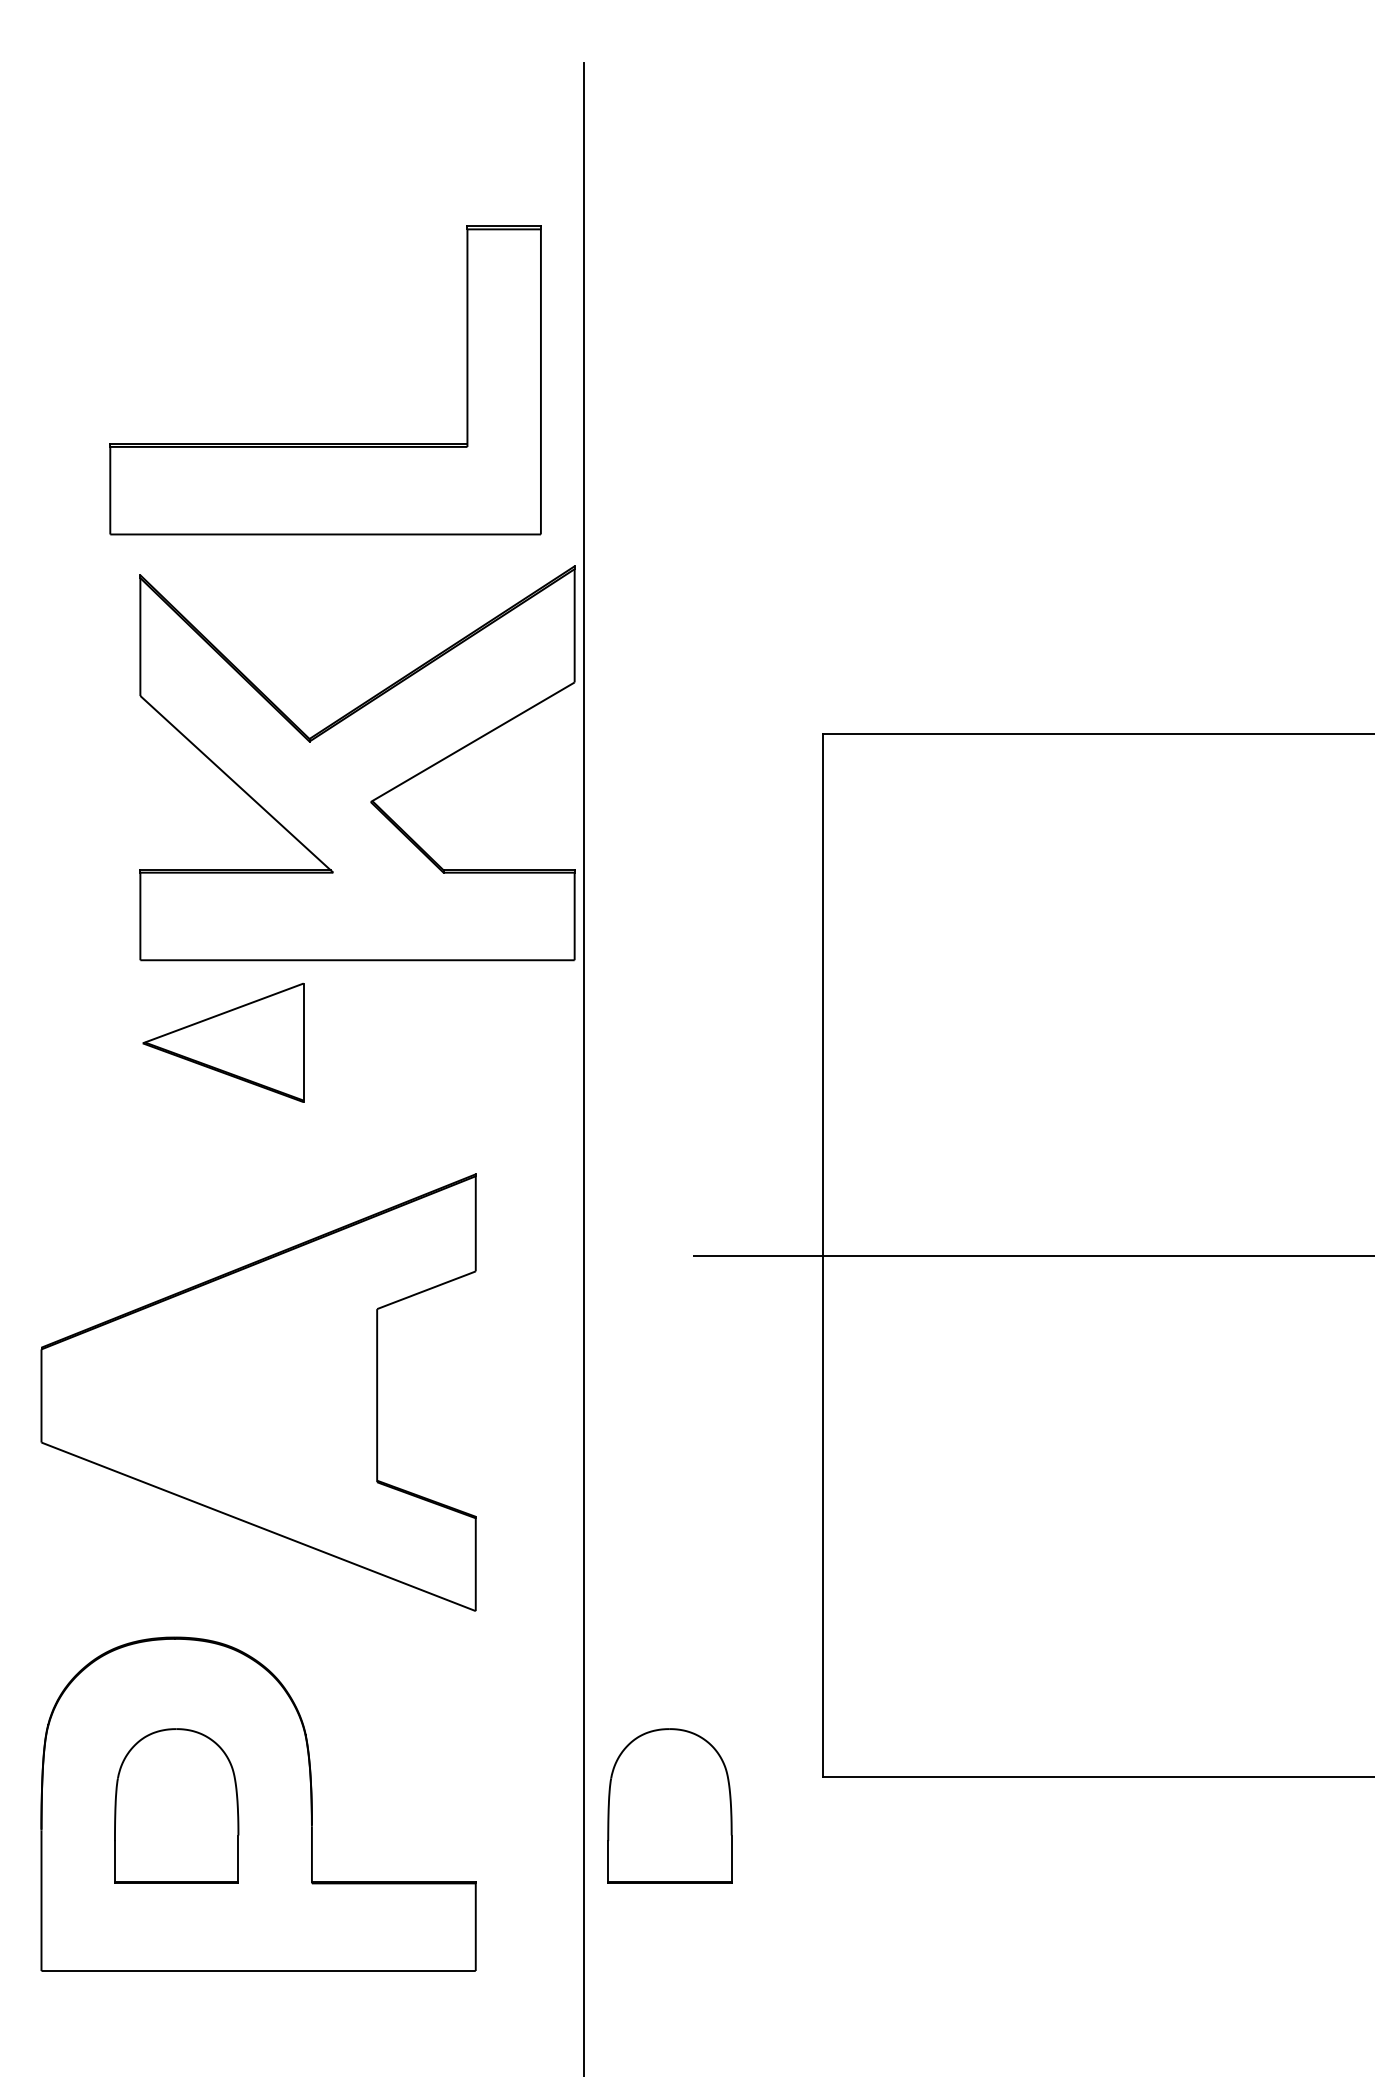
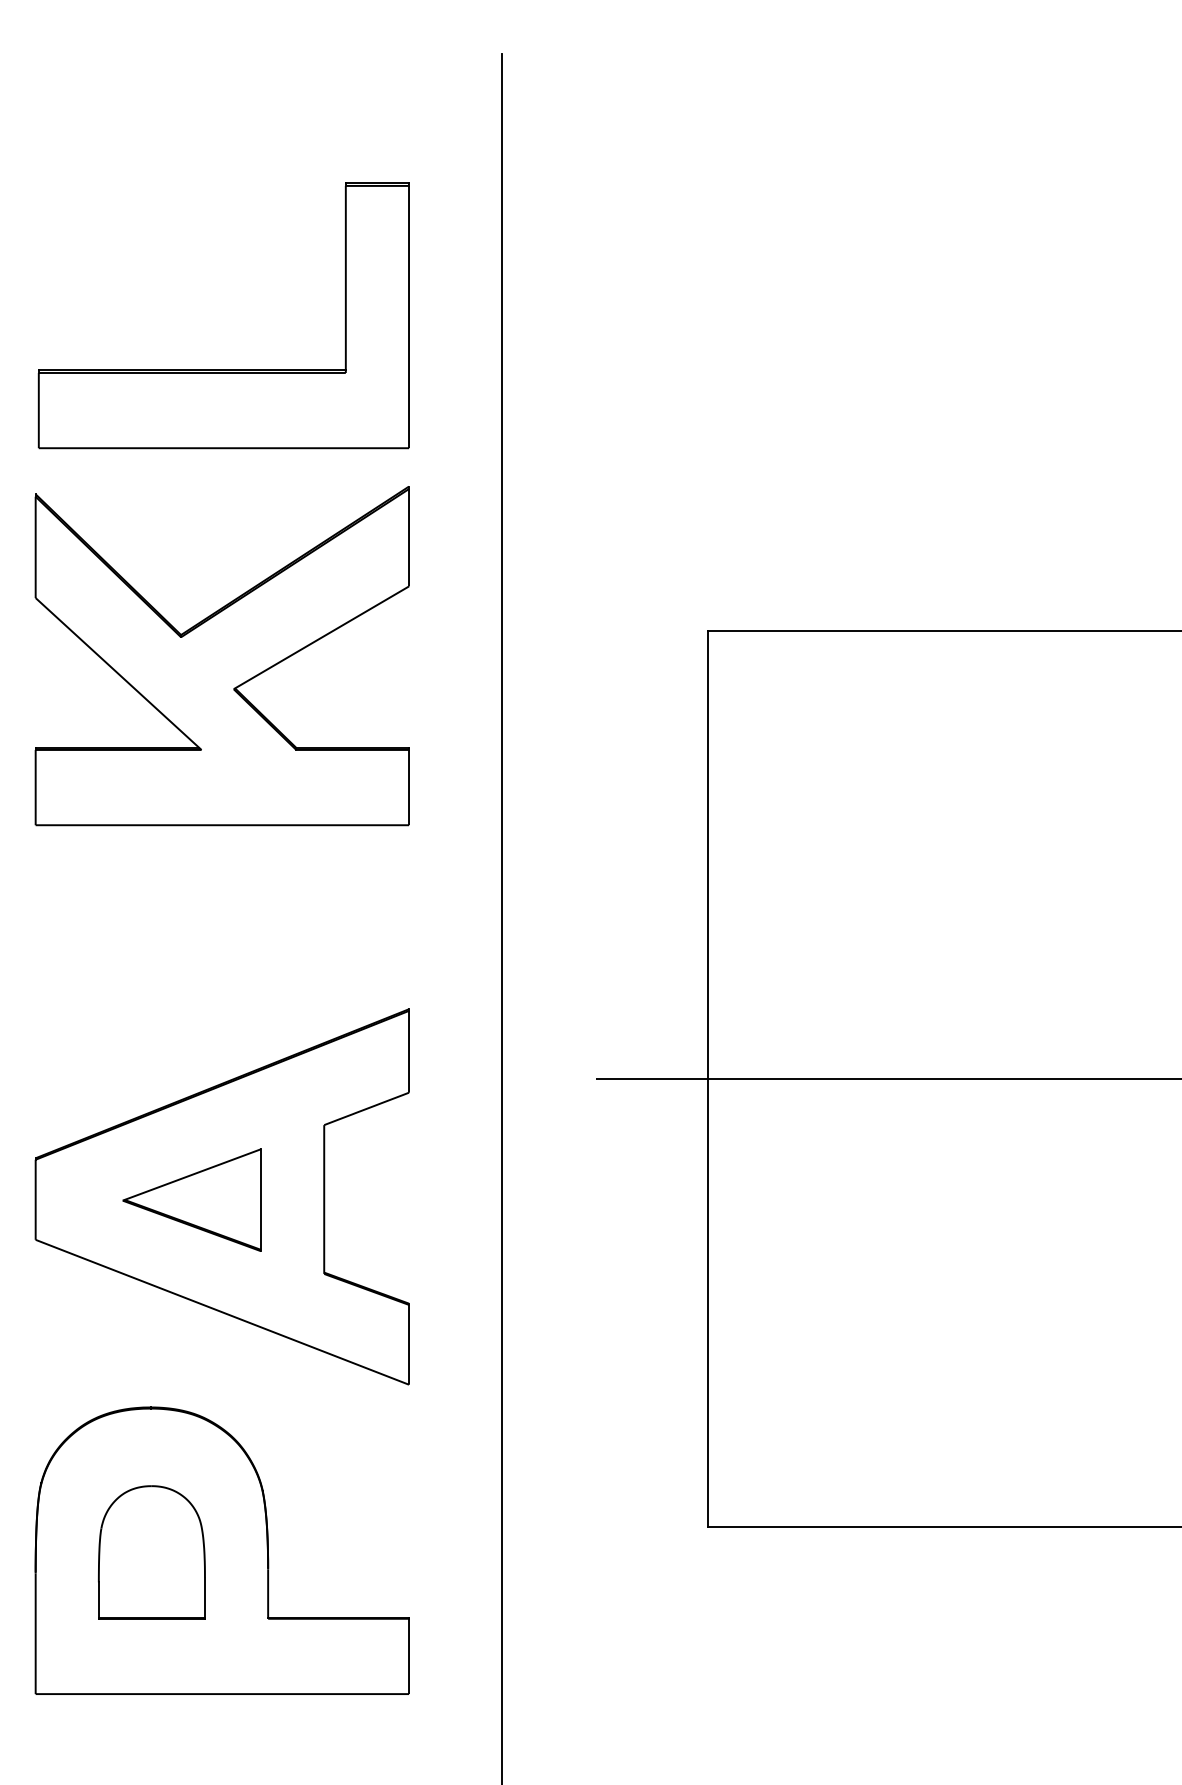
part: (325, 442) -> (223, 369), moved
part: (356, 763) -> (221, 656), moved
part: (222, 1041) -> (191, 1199), moved
part: (669, 1806) -> (575, 1552), removed

